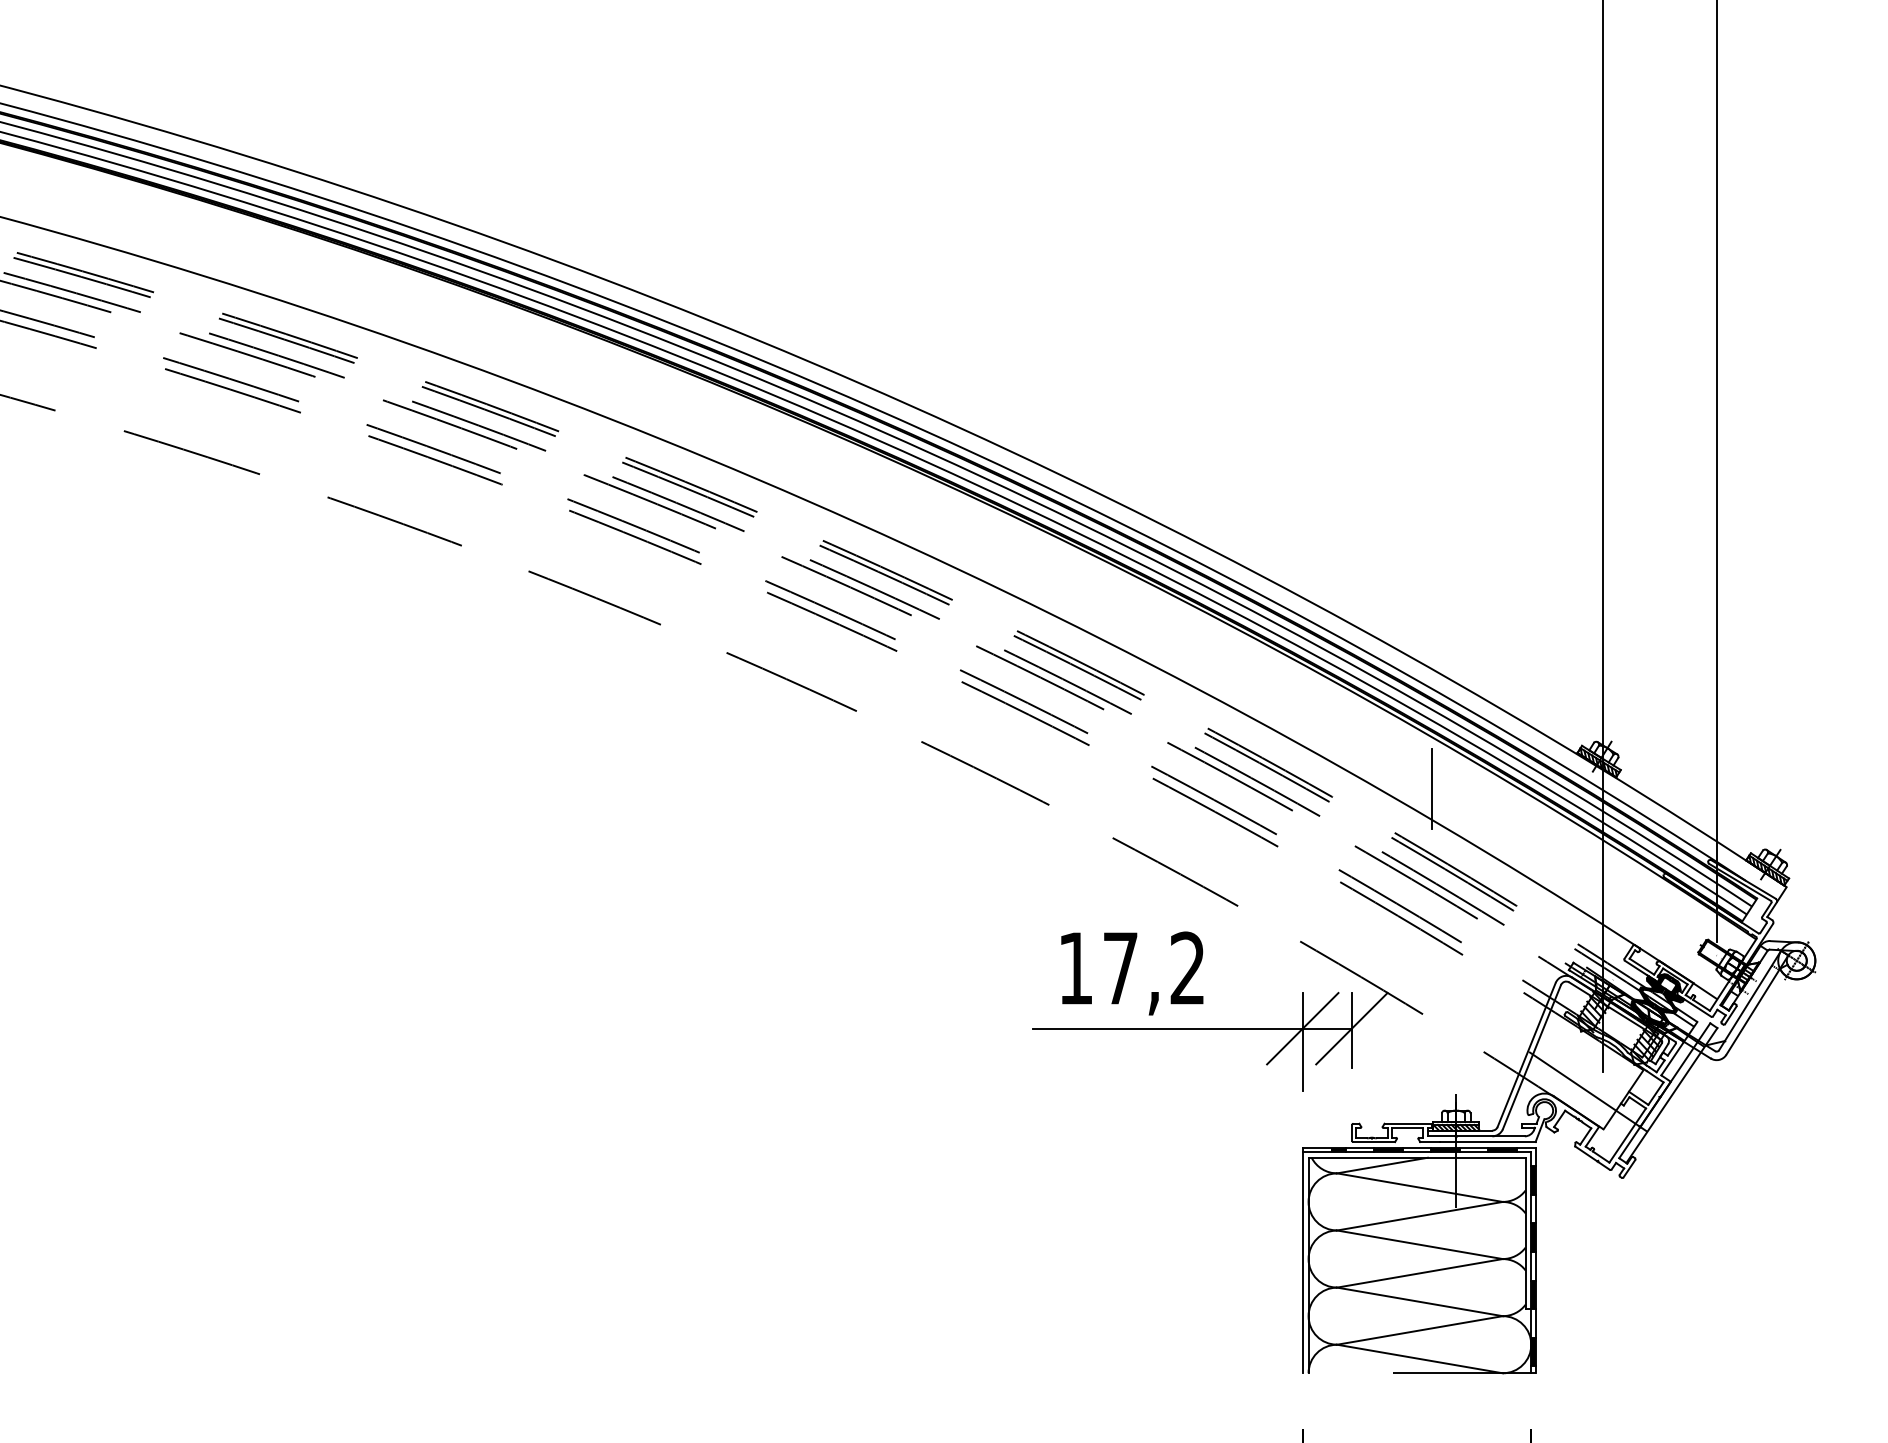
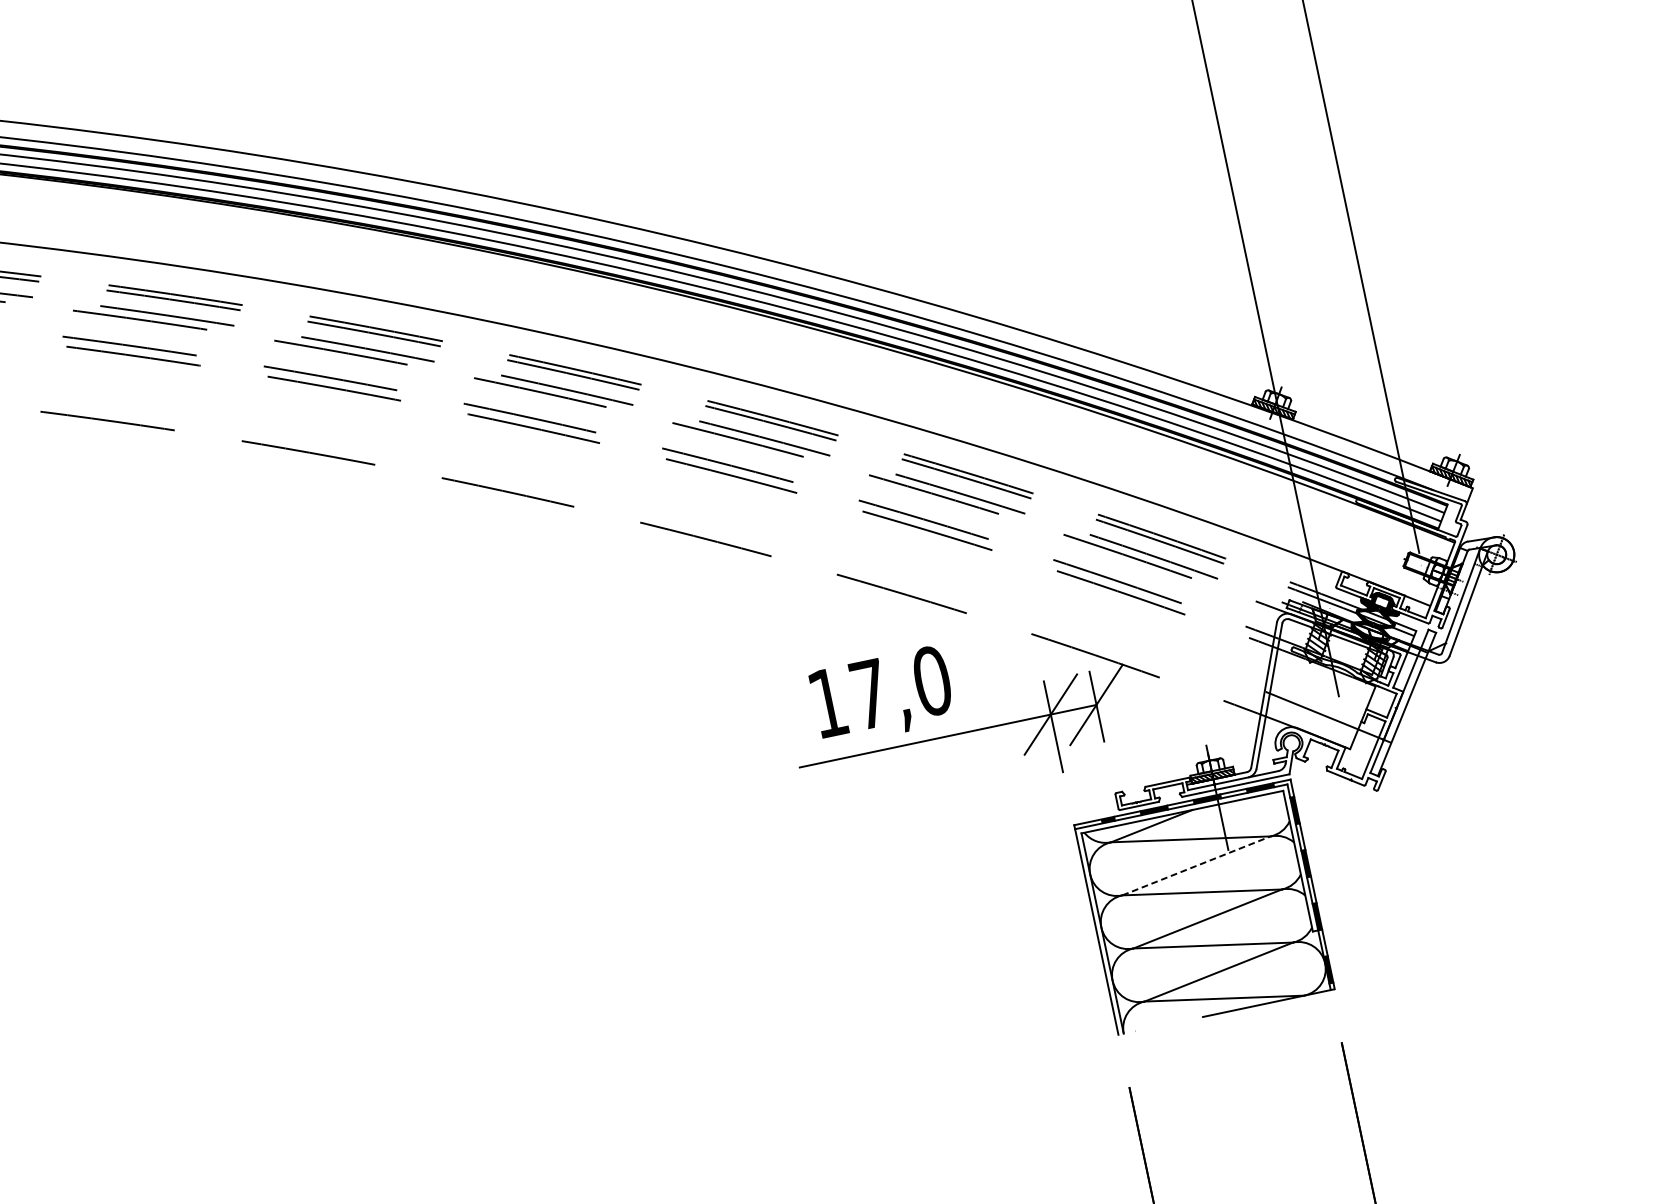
line: (1432, 788) -> (1124, 465), removed
text: (1187, 968) -> (931, 681), 17,2 -> 17,0
line: (1420, 1216) -> (1197, 866), solid -> dashed

